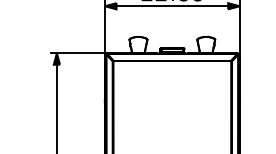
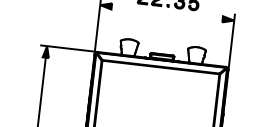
line: (172, 6) -> (167, 13), removed

